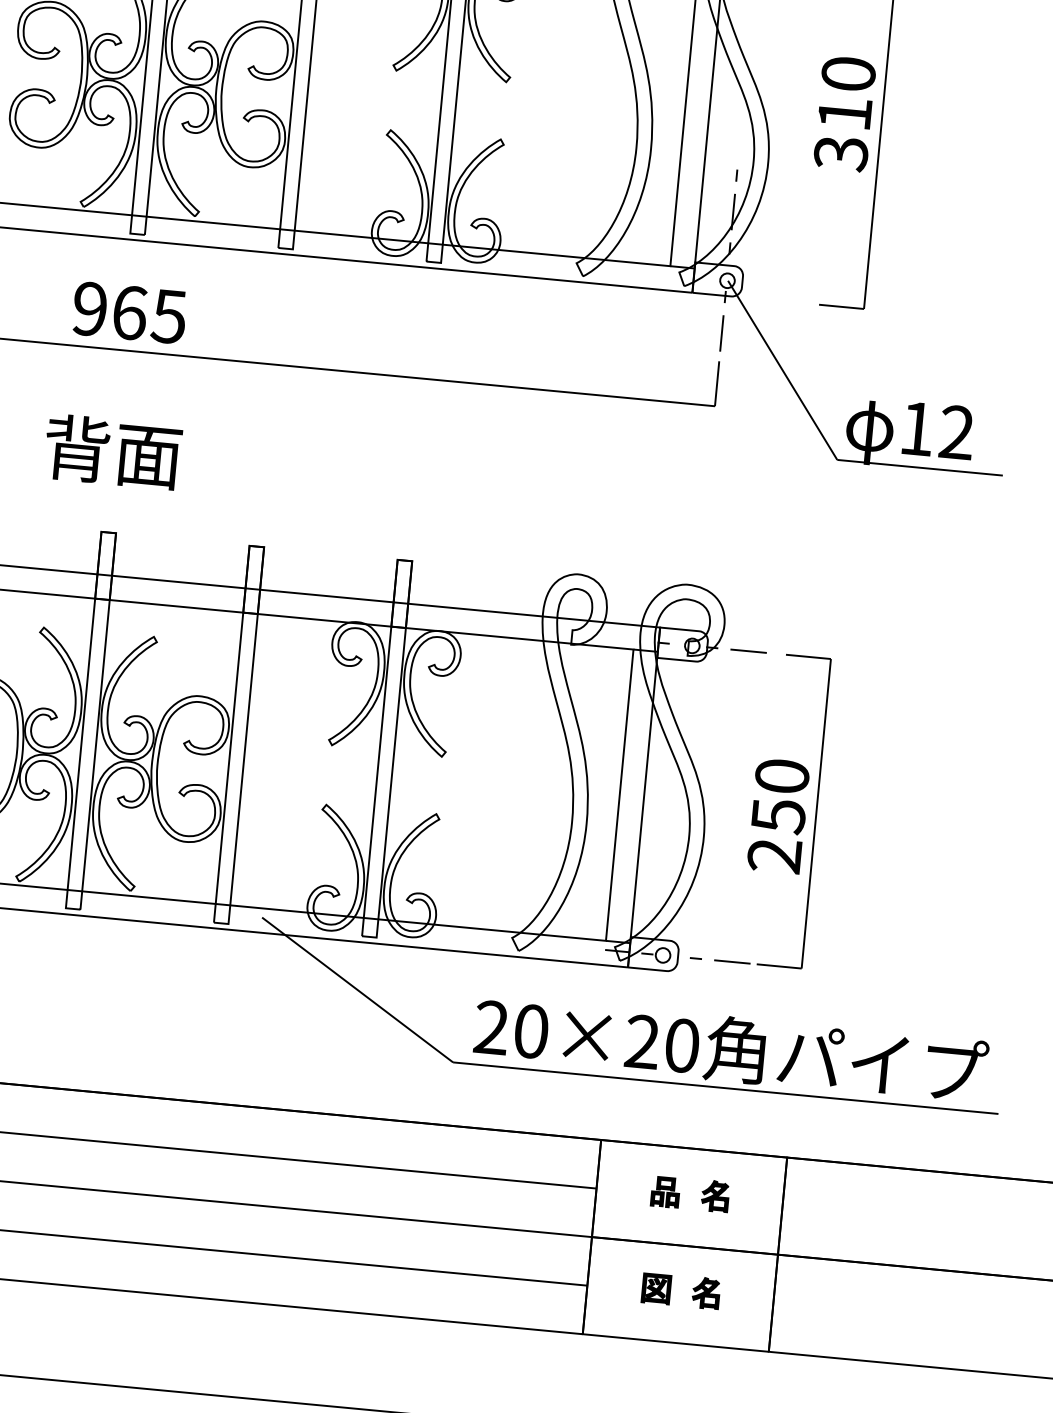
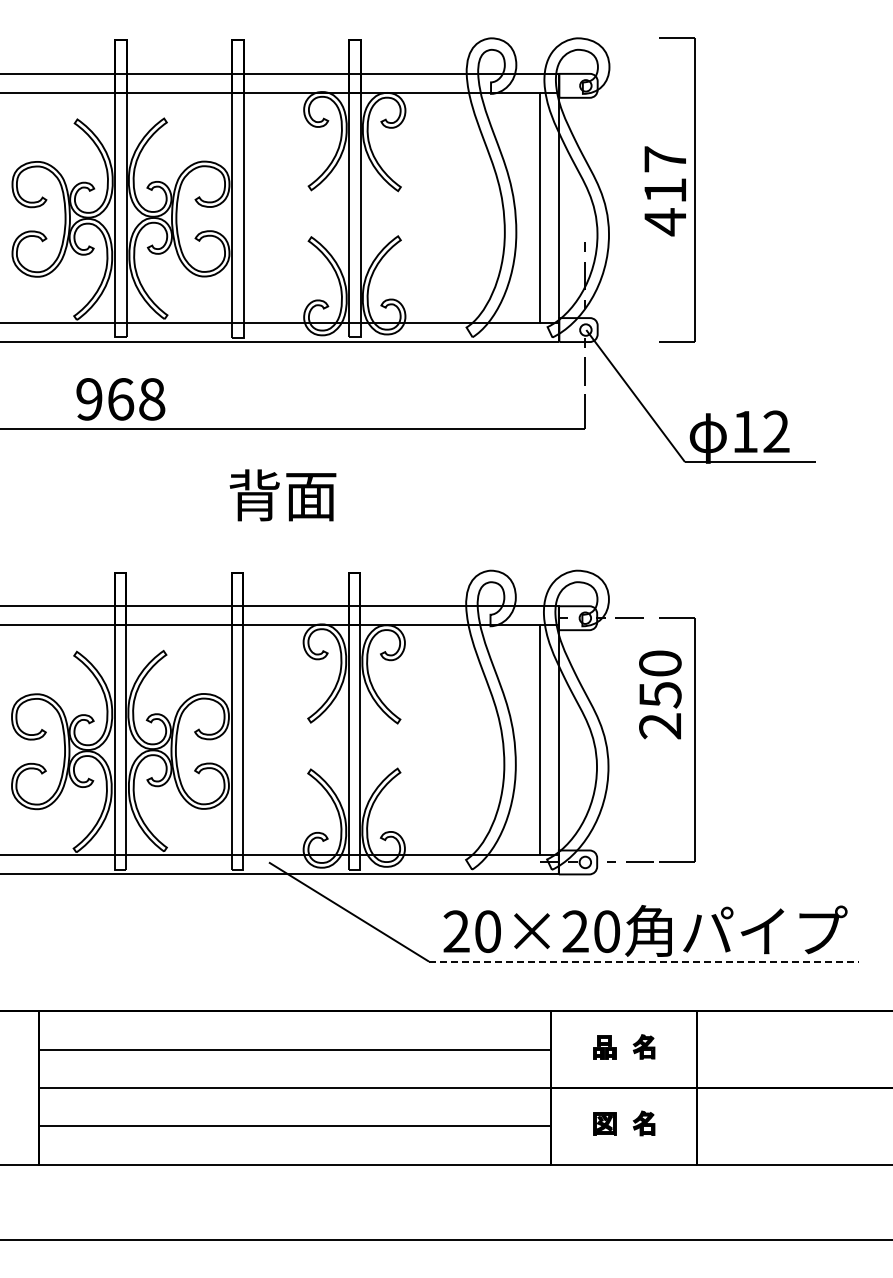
text: (845, 114) -> (665, 191), 310 -> 417
text: (168, 316) -> (151, 399), 965 -> 968
text: (112, 452) -> (282, 495), moved
text: (778, 815) -> (660, 694), moved
line: (726, 1088) -> (644, 961), solid -> dashed

